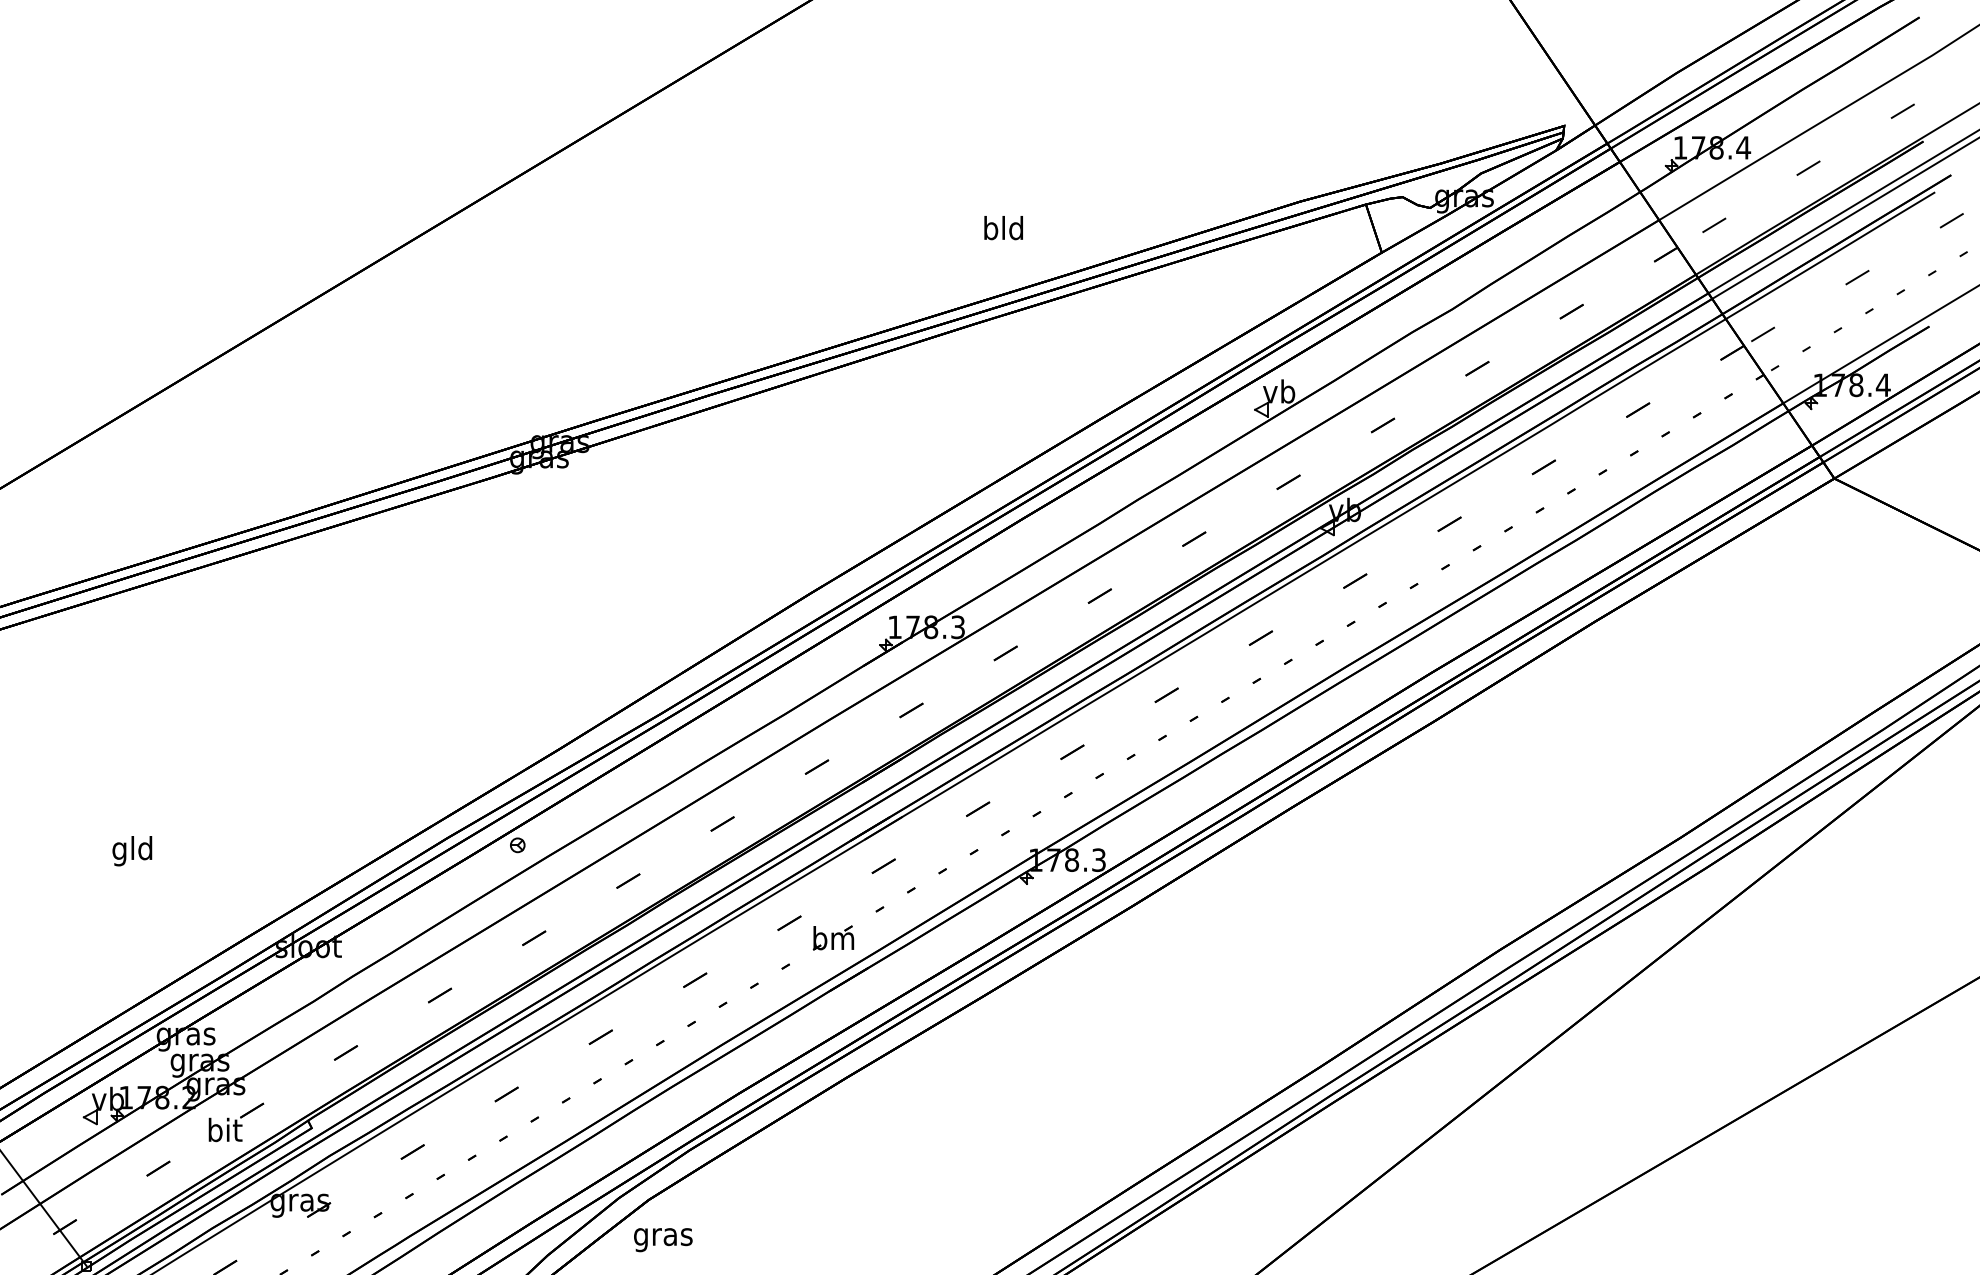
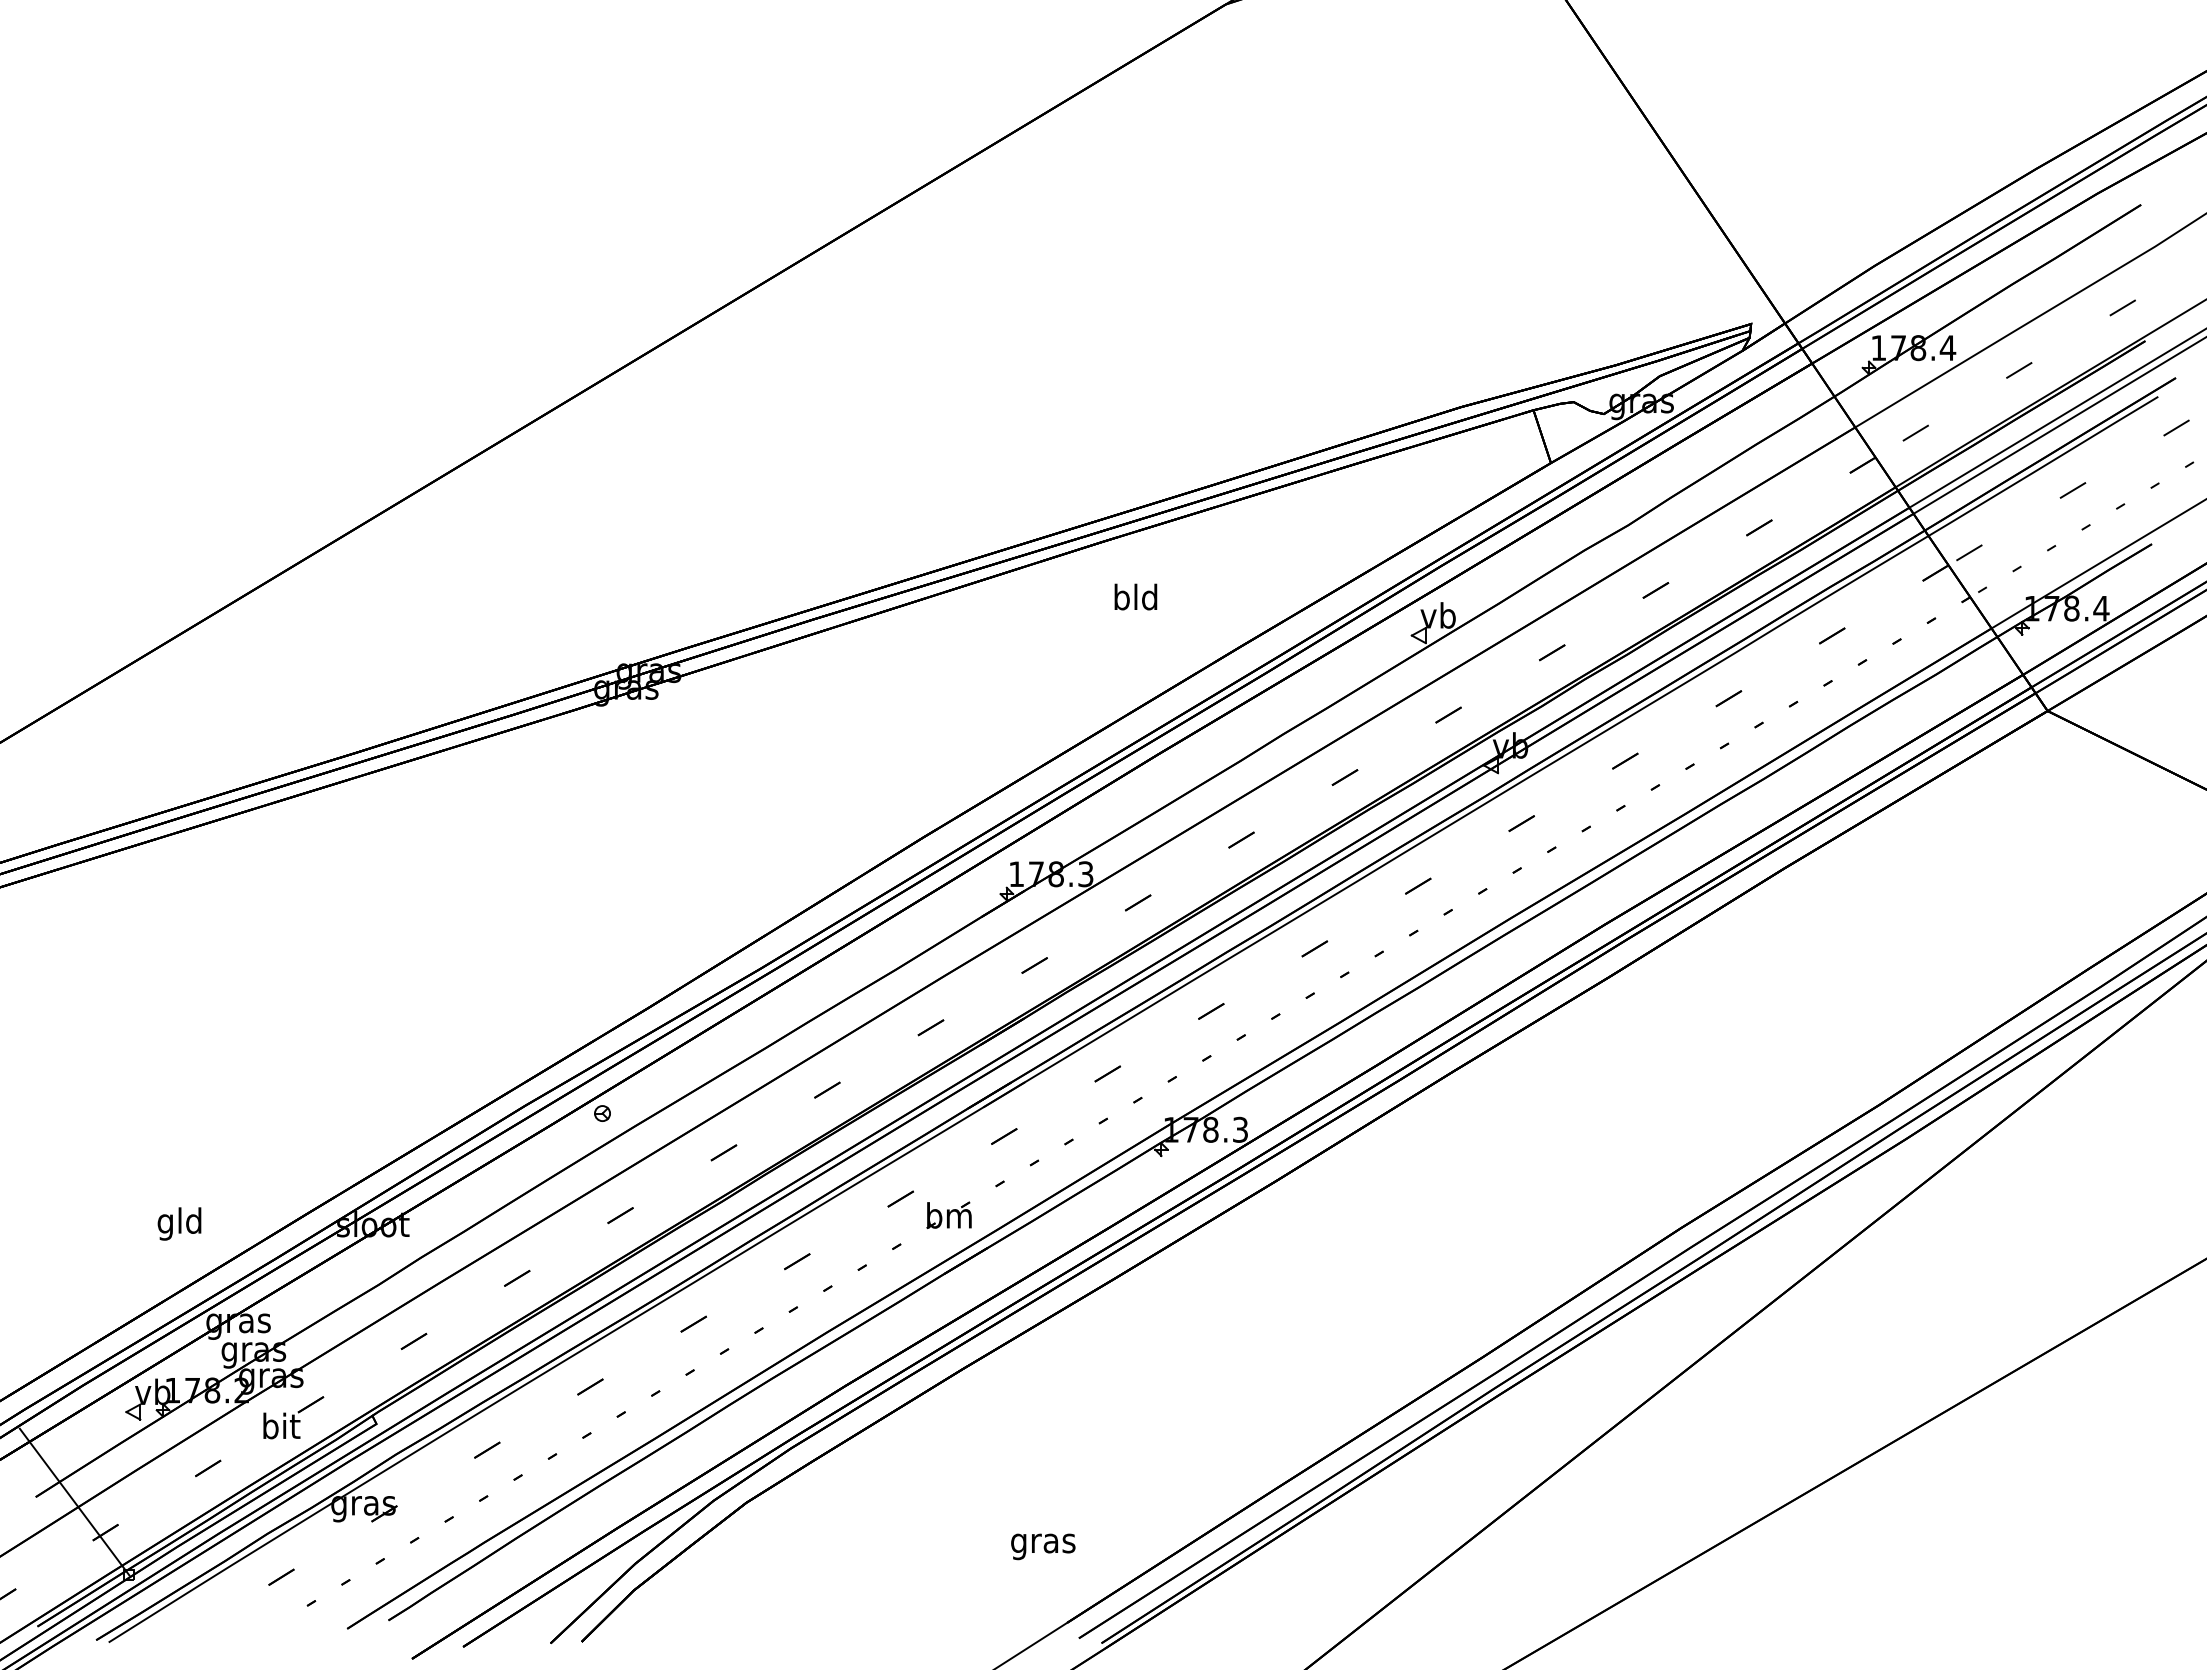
text: (1003, 227) -> (1135, 596), moved
text: (132, 850) -> (179, 1223), moved
text: (663, 1239) -> (1043, 1546), moved

